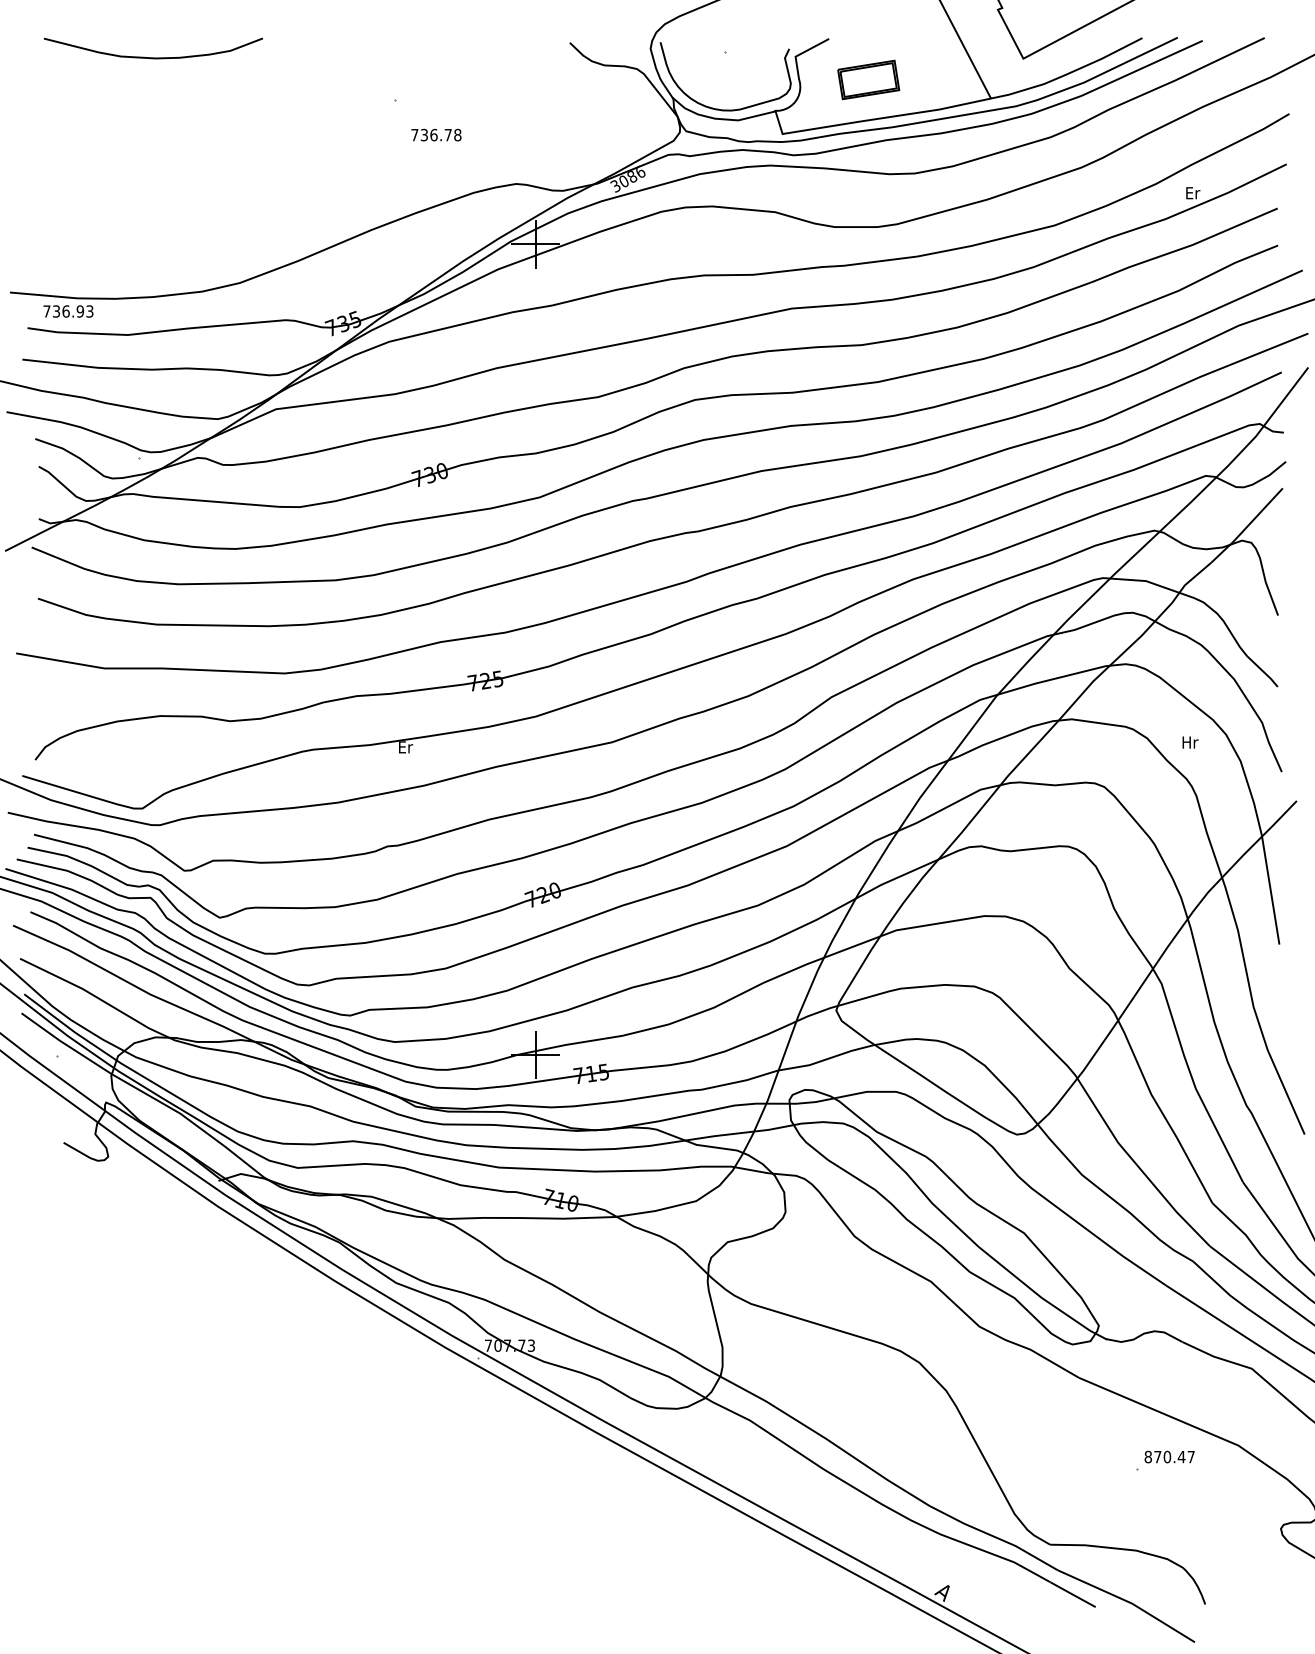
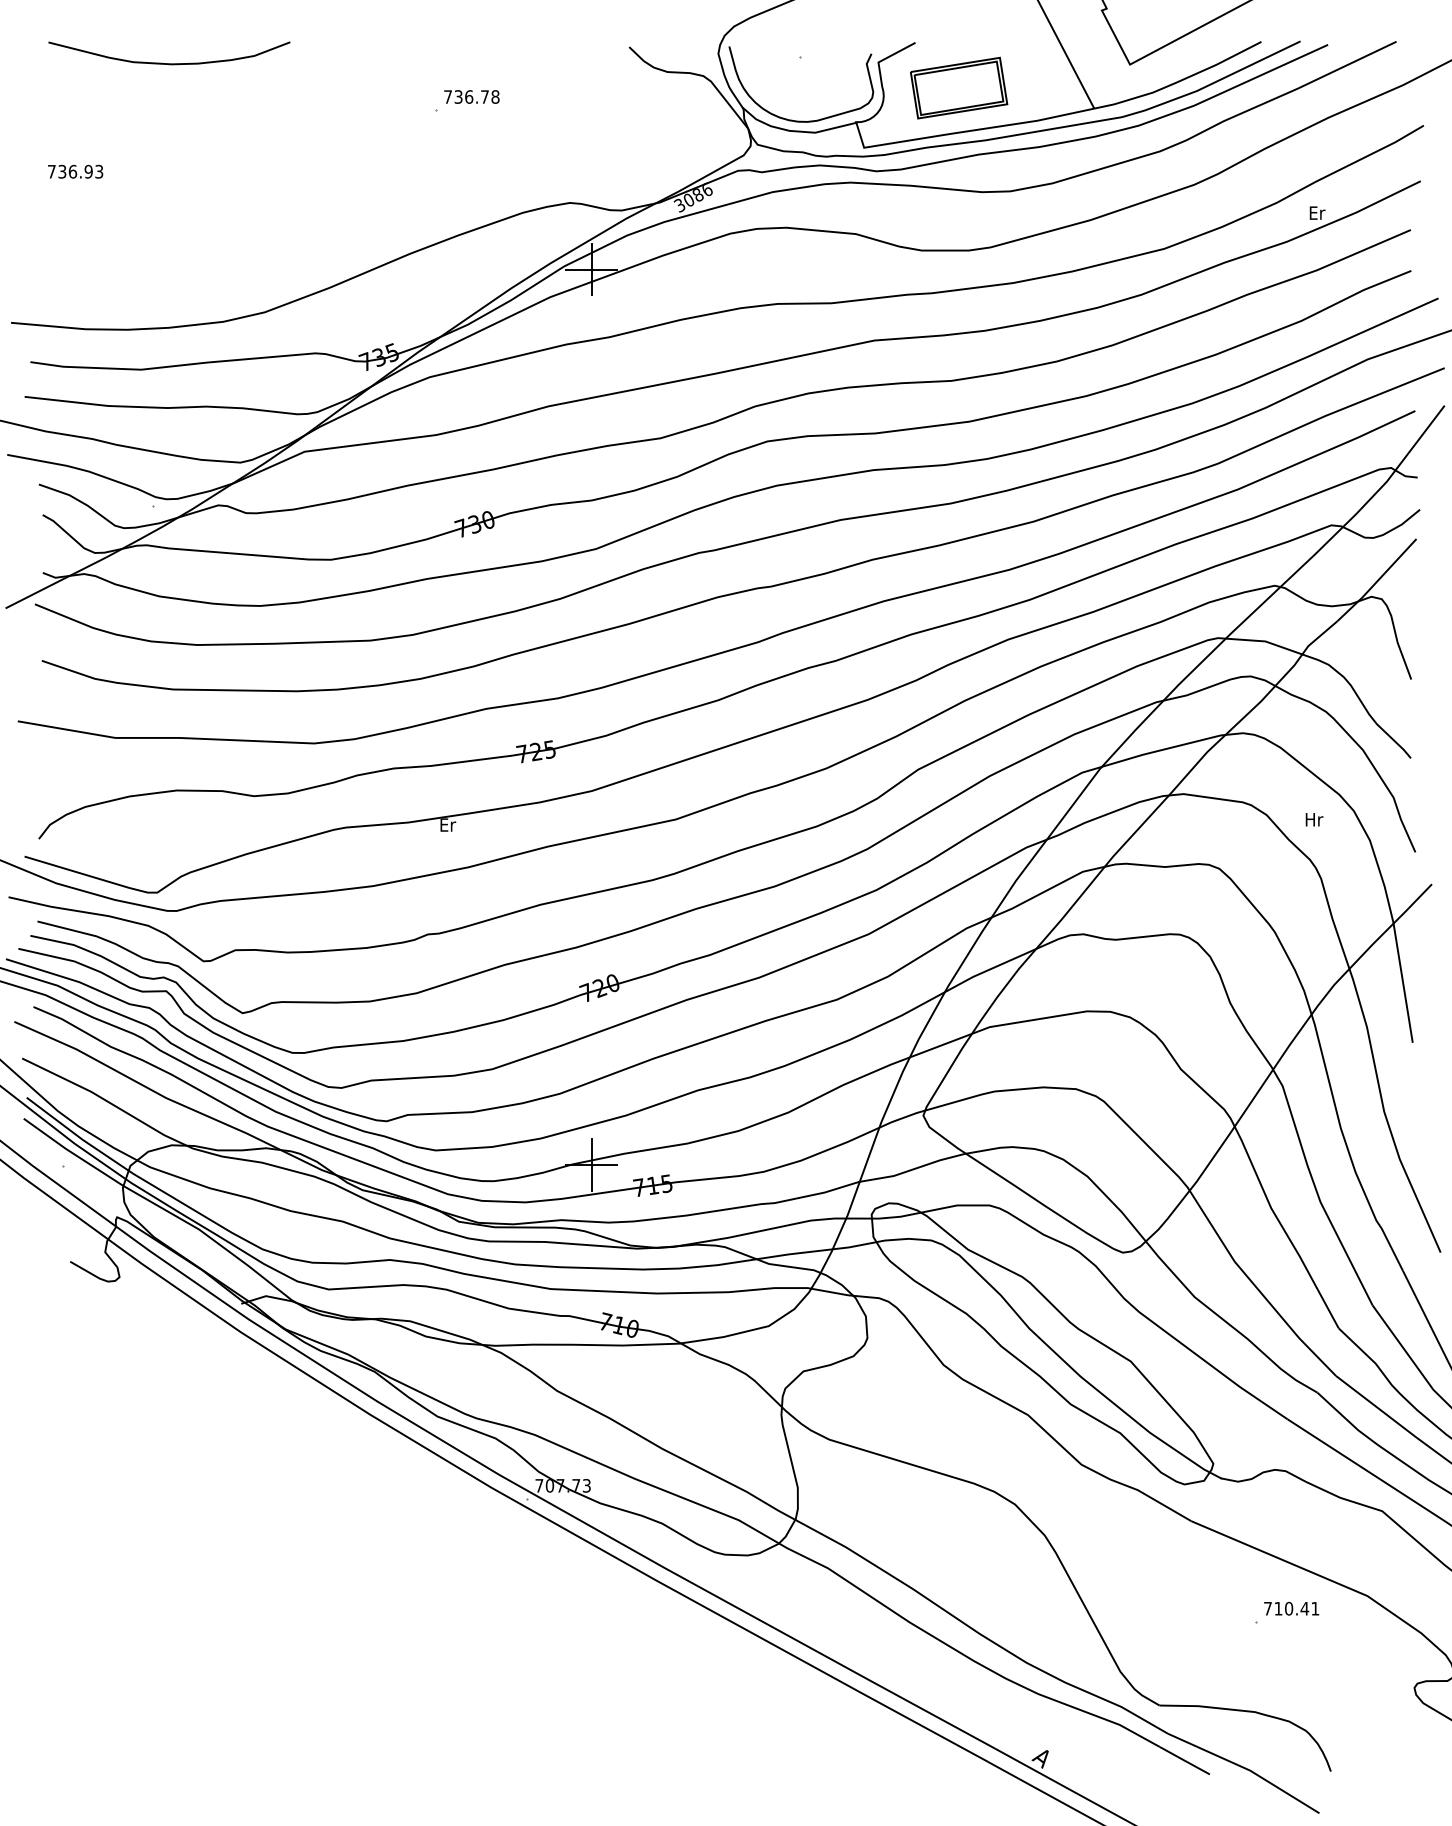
part: (868, 79) -> (959, 87), size x1.43
text: (436, 134) -> (471, 96), moved
text: (68, 311) -> (75, 171), moved
text: (1169, 1456) -> (1291, 1608), 870.47 -> 710.41

